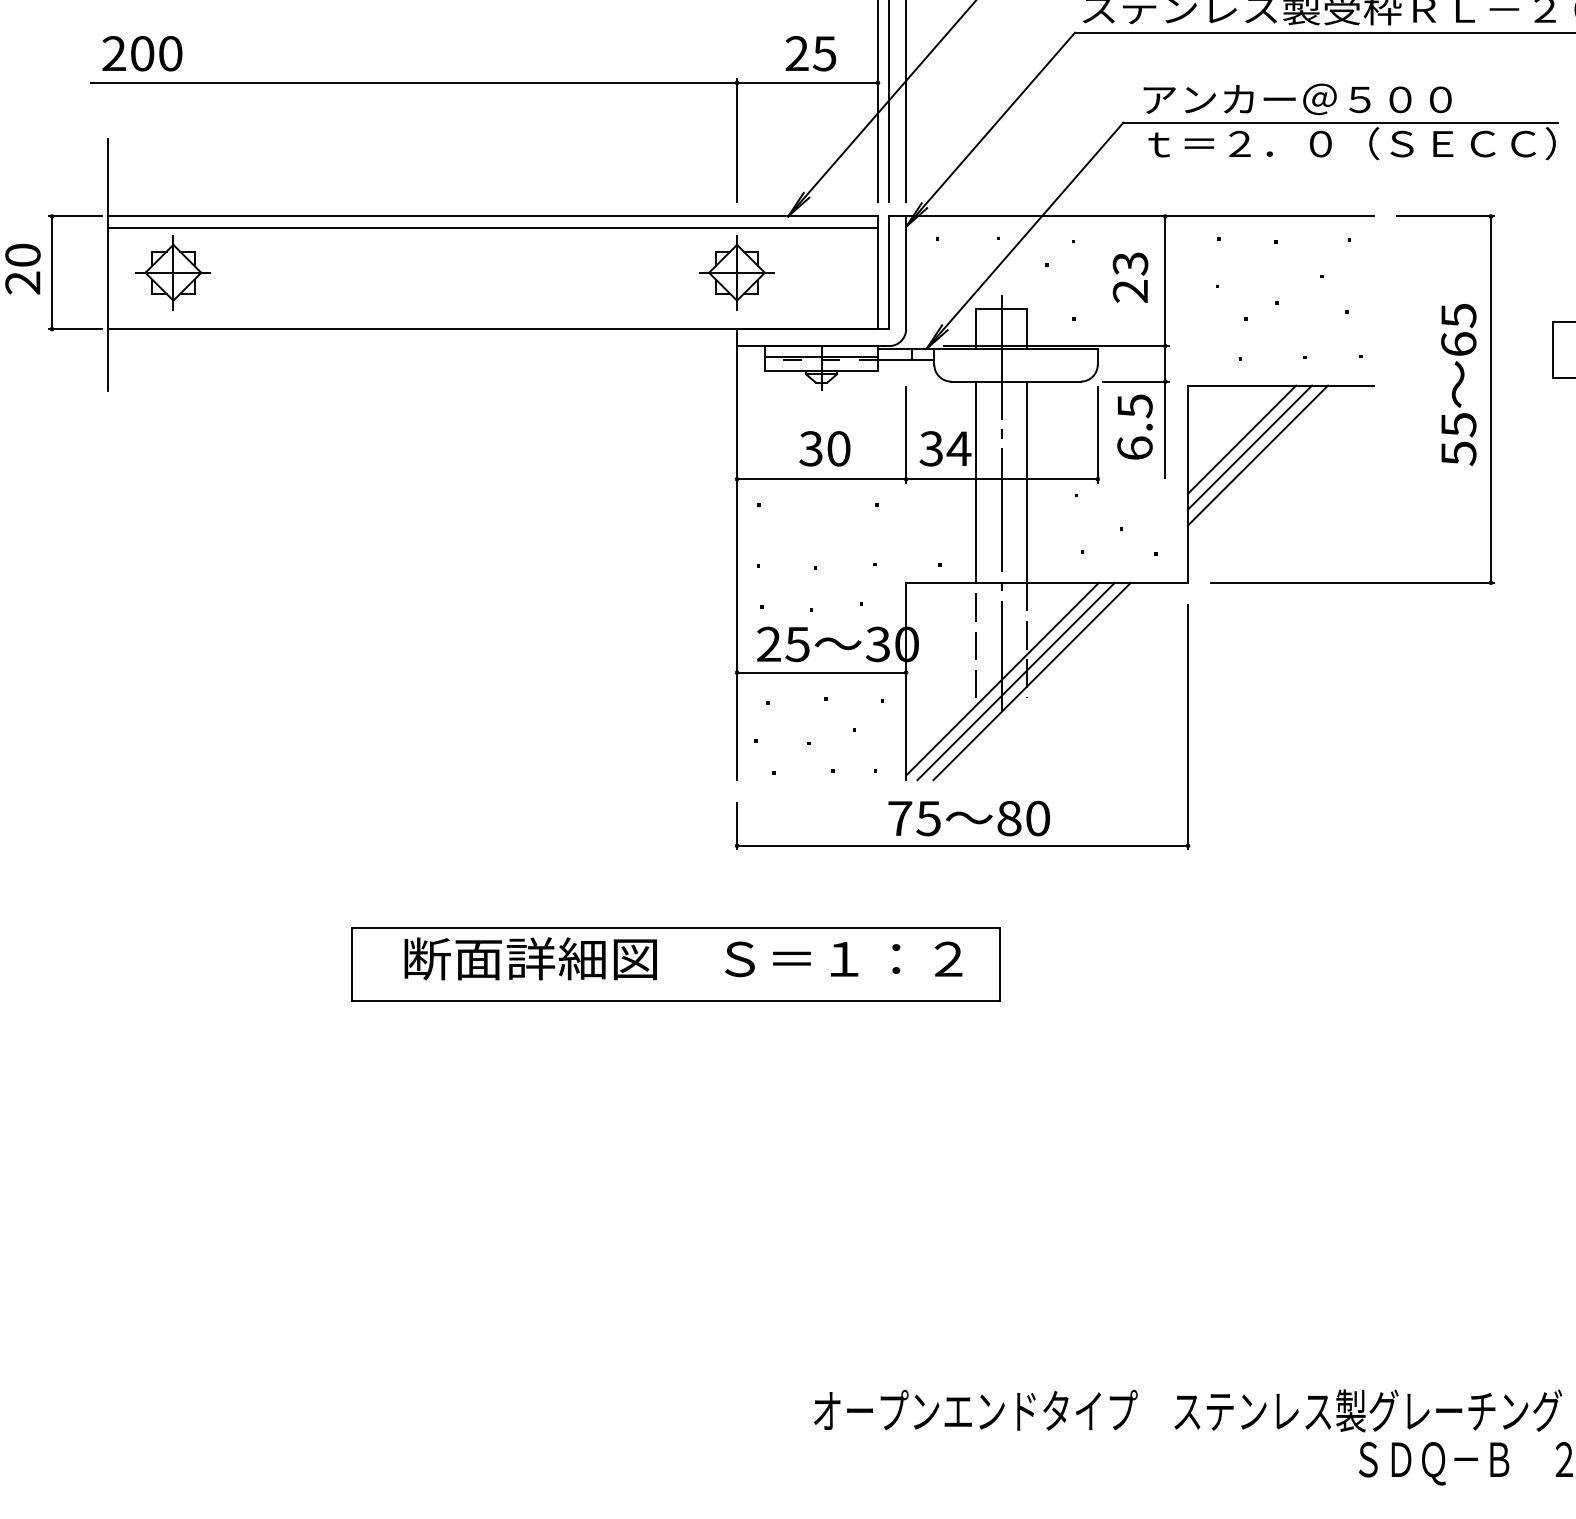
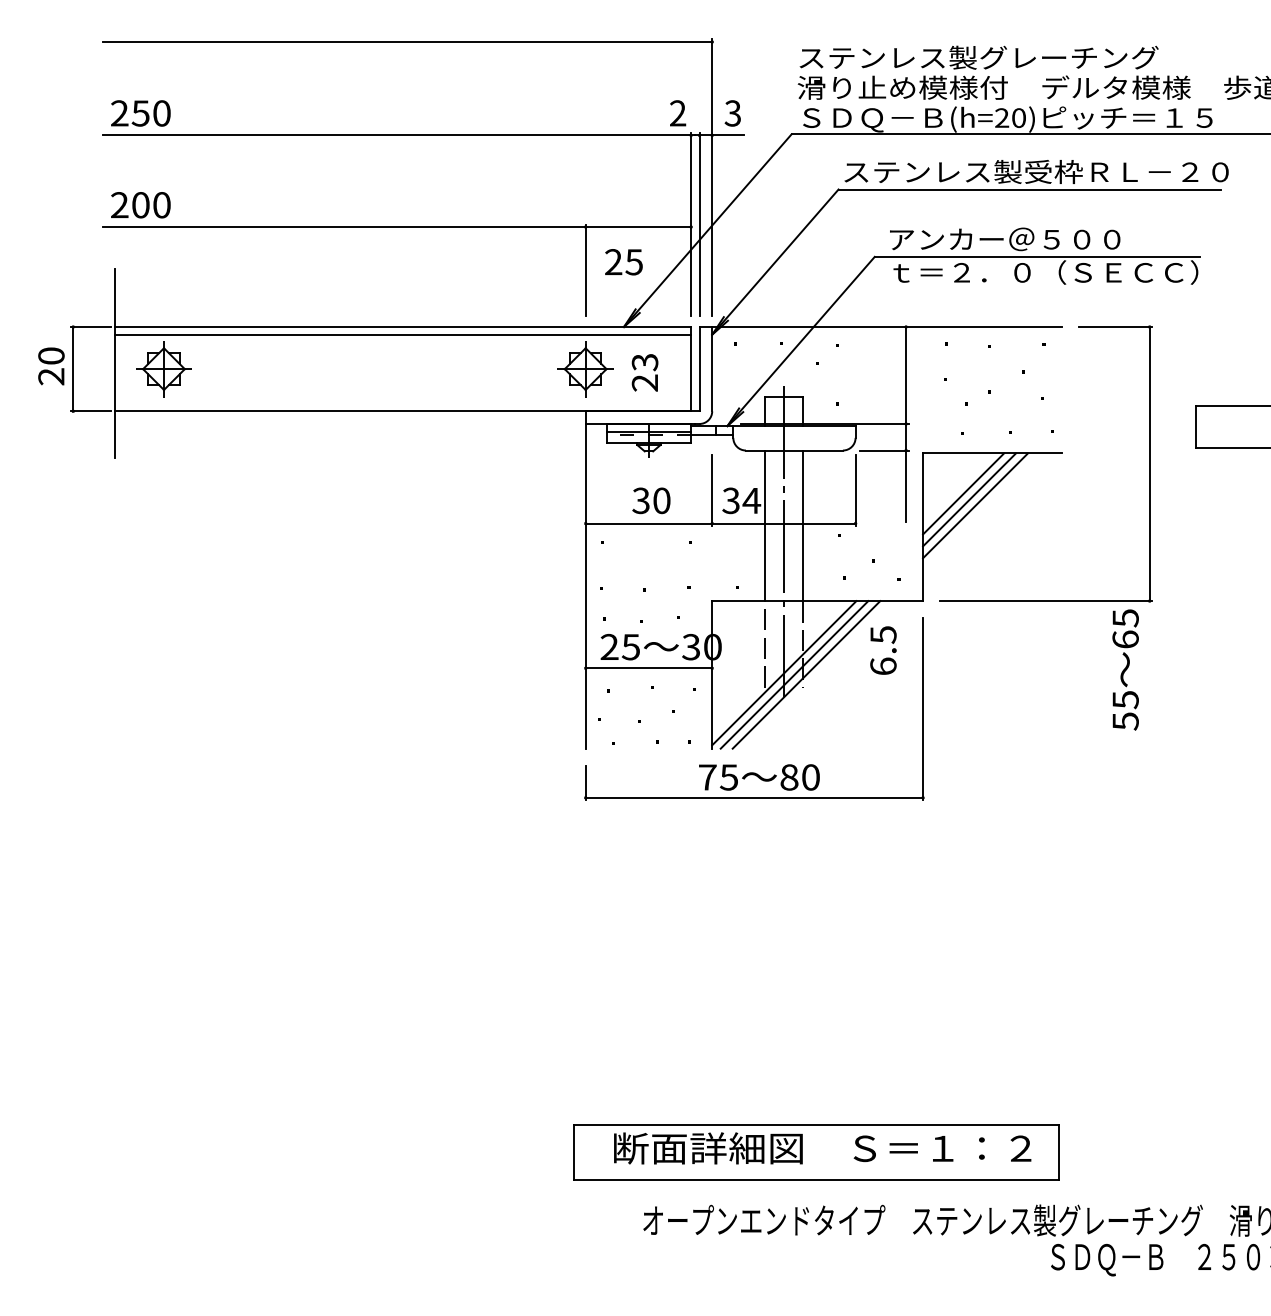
text: (810, 54) -> (623, 262), moved
text: (1129, 277) -> (644, 372), moved
text: (1458, 384) -> (1125, 669), moved
text: (1135, 426) -> (883, 650), moved
part: (675, 964) -> (816, 1152), moved

